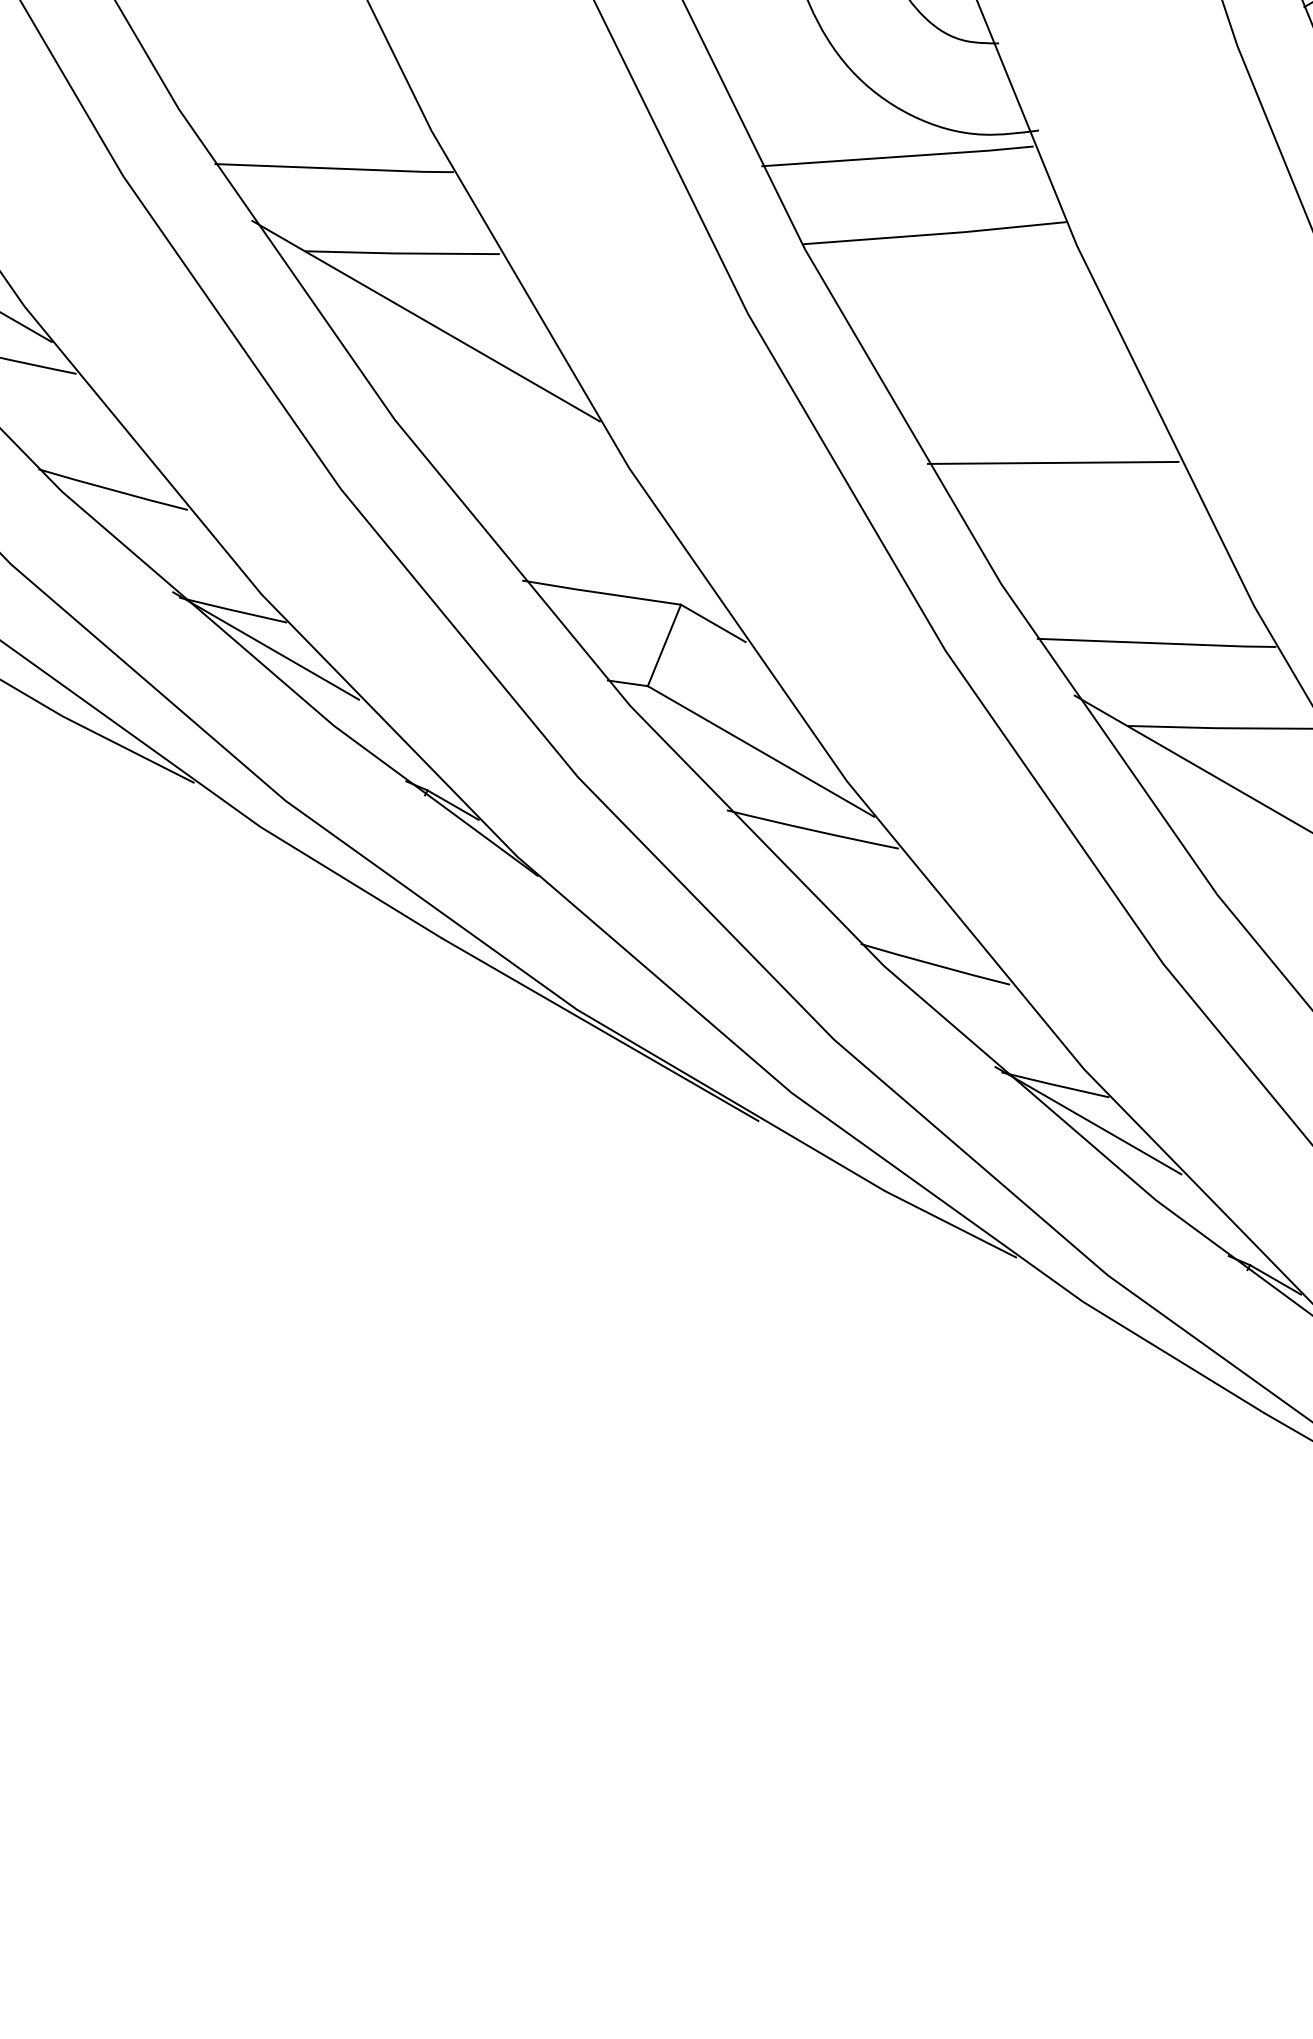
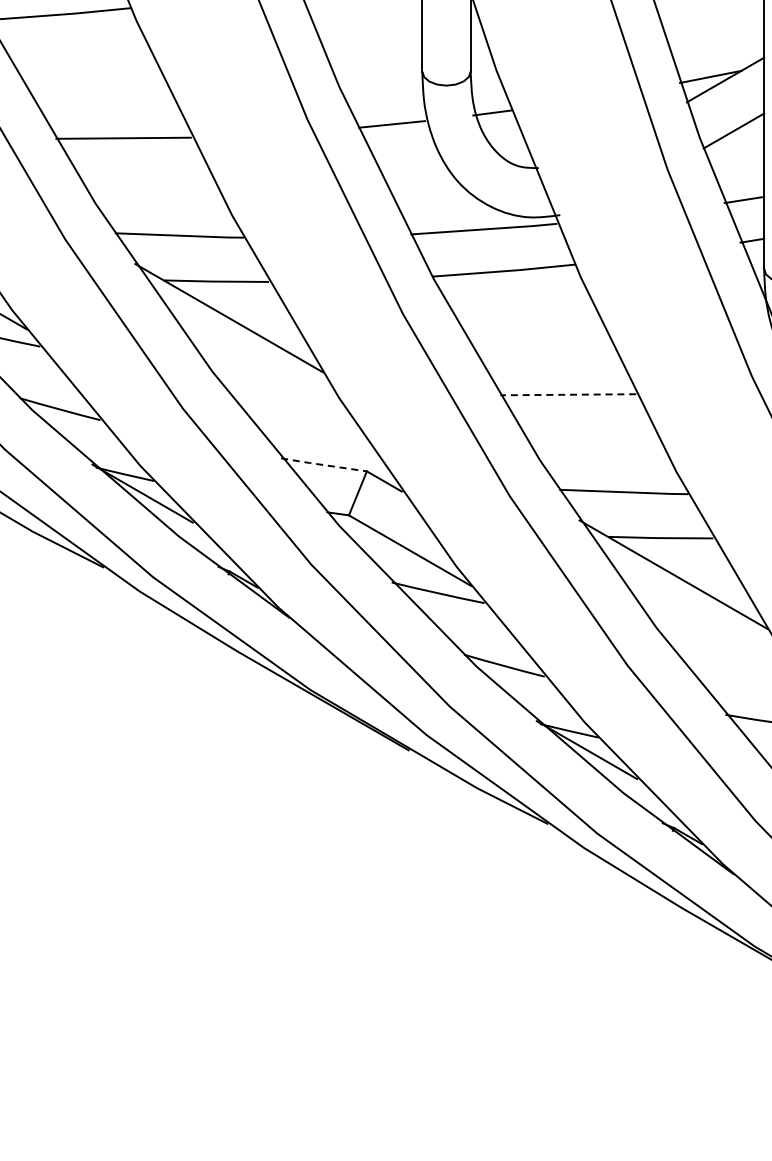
line: (1052, 462) -> (567, 394), solid -> dashed
line: (600, 593) -> (323, 465), solid -> dashed

